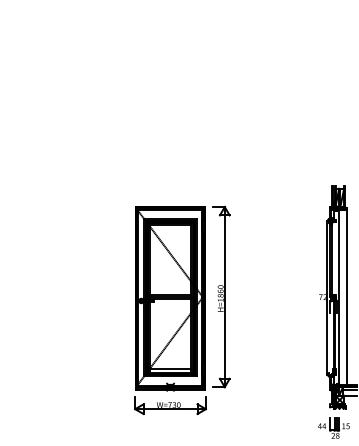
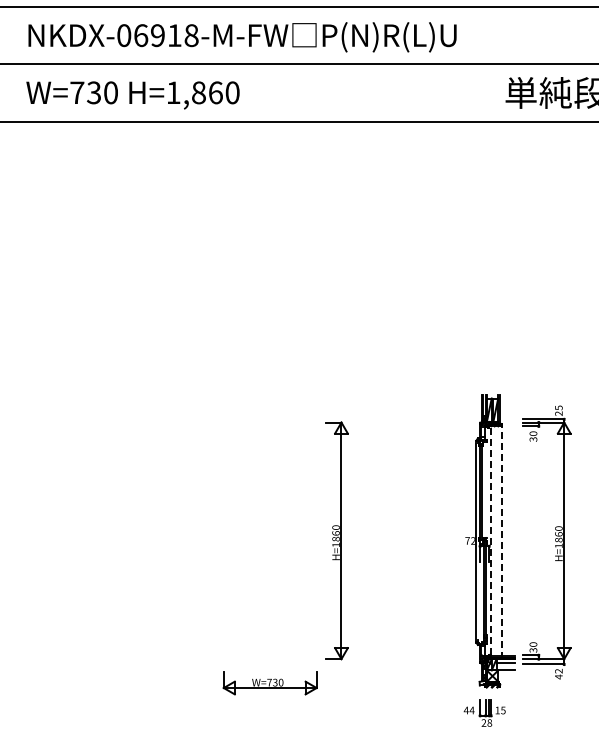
line: (347, 296) -> (502, 540), solid -> dashed
line: (339, 297) -> (491, 541), solid -> dashed
part: (169, 299) -> (269, 543), removed

